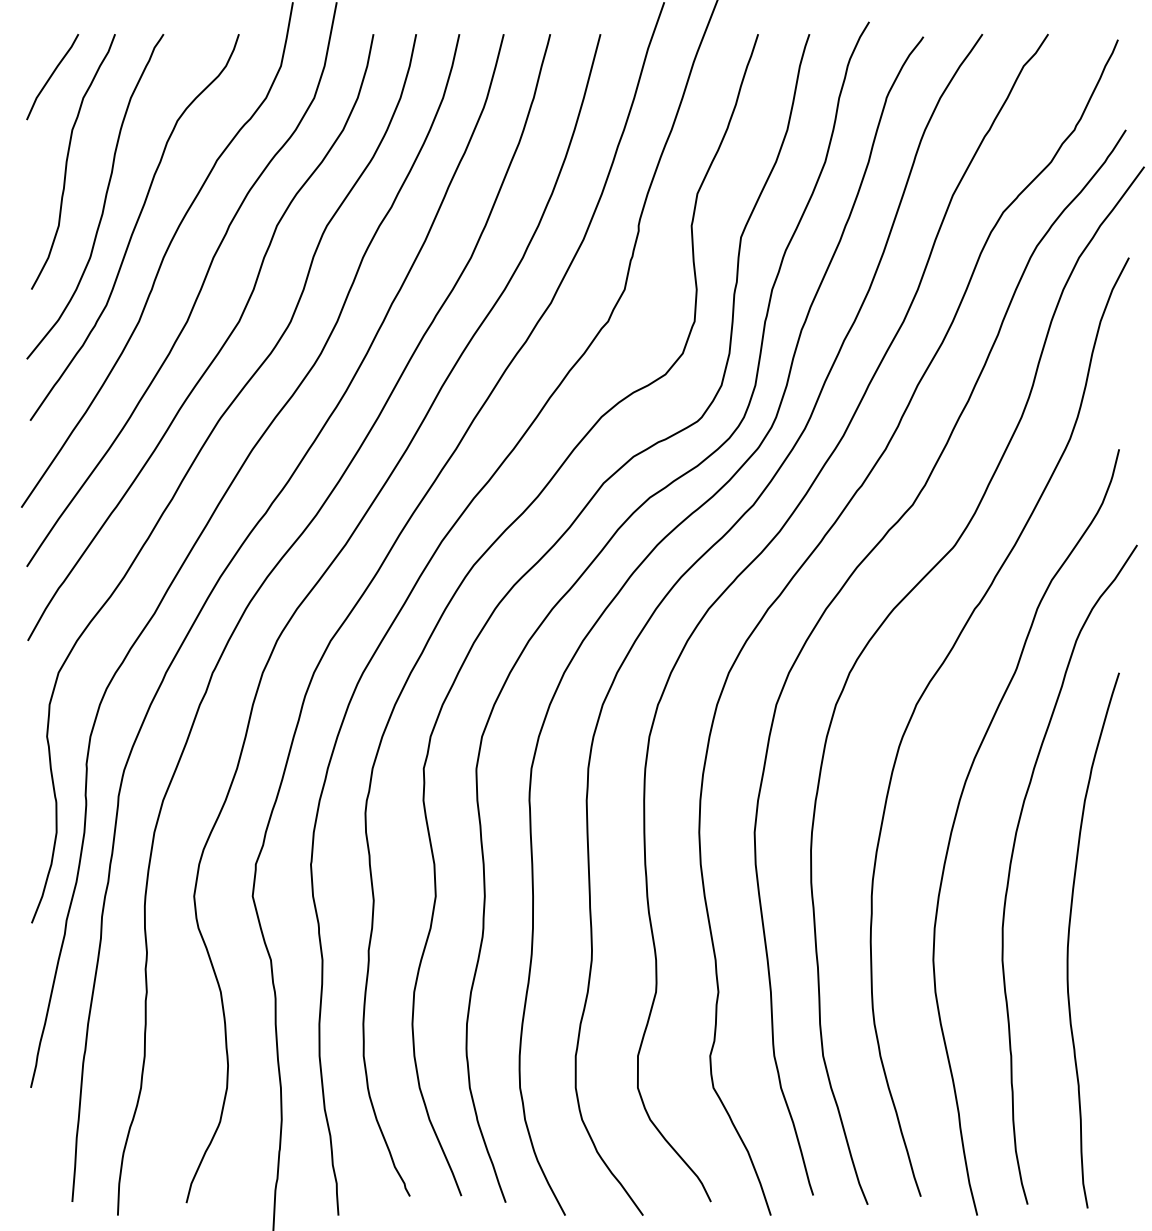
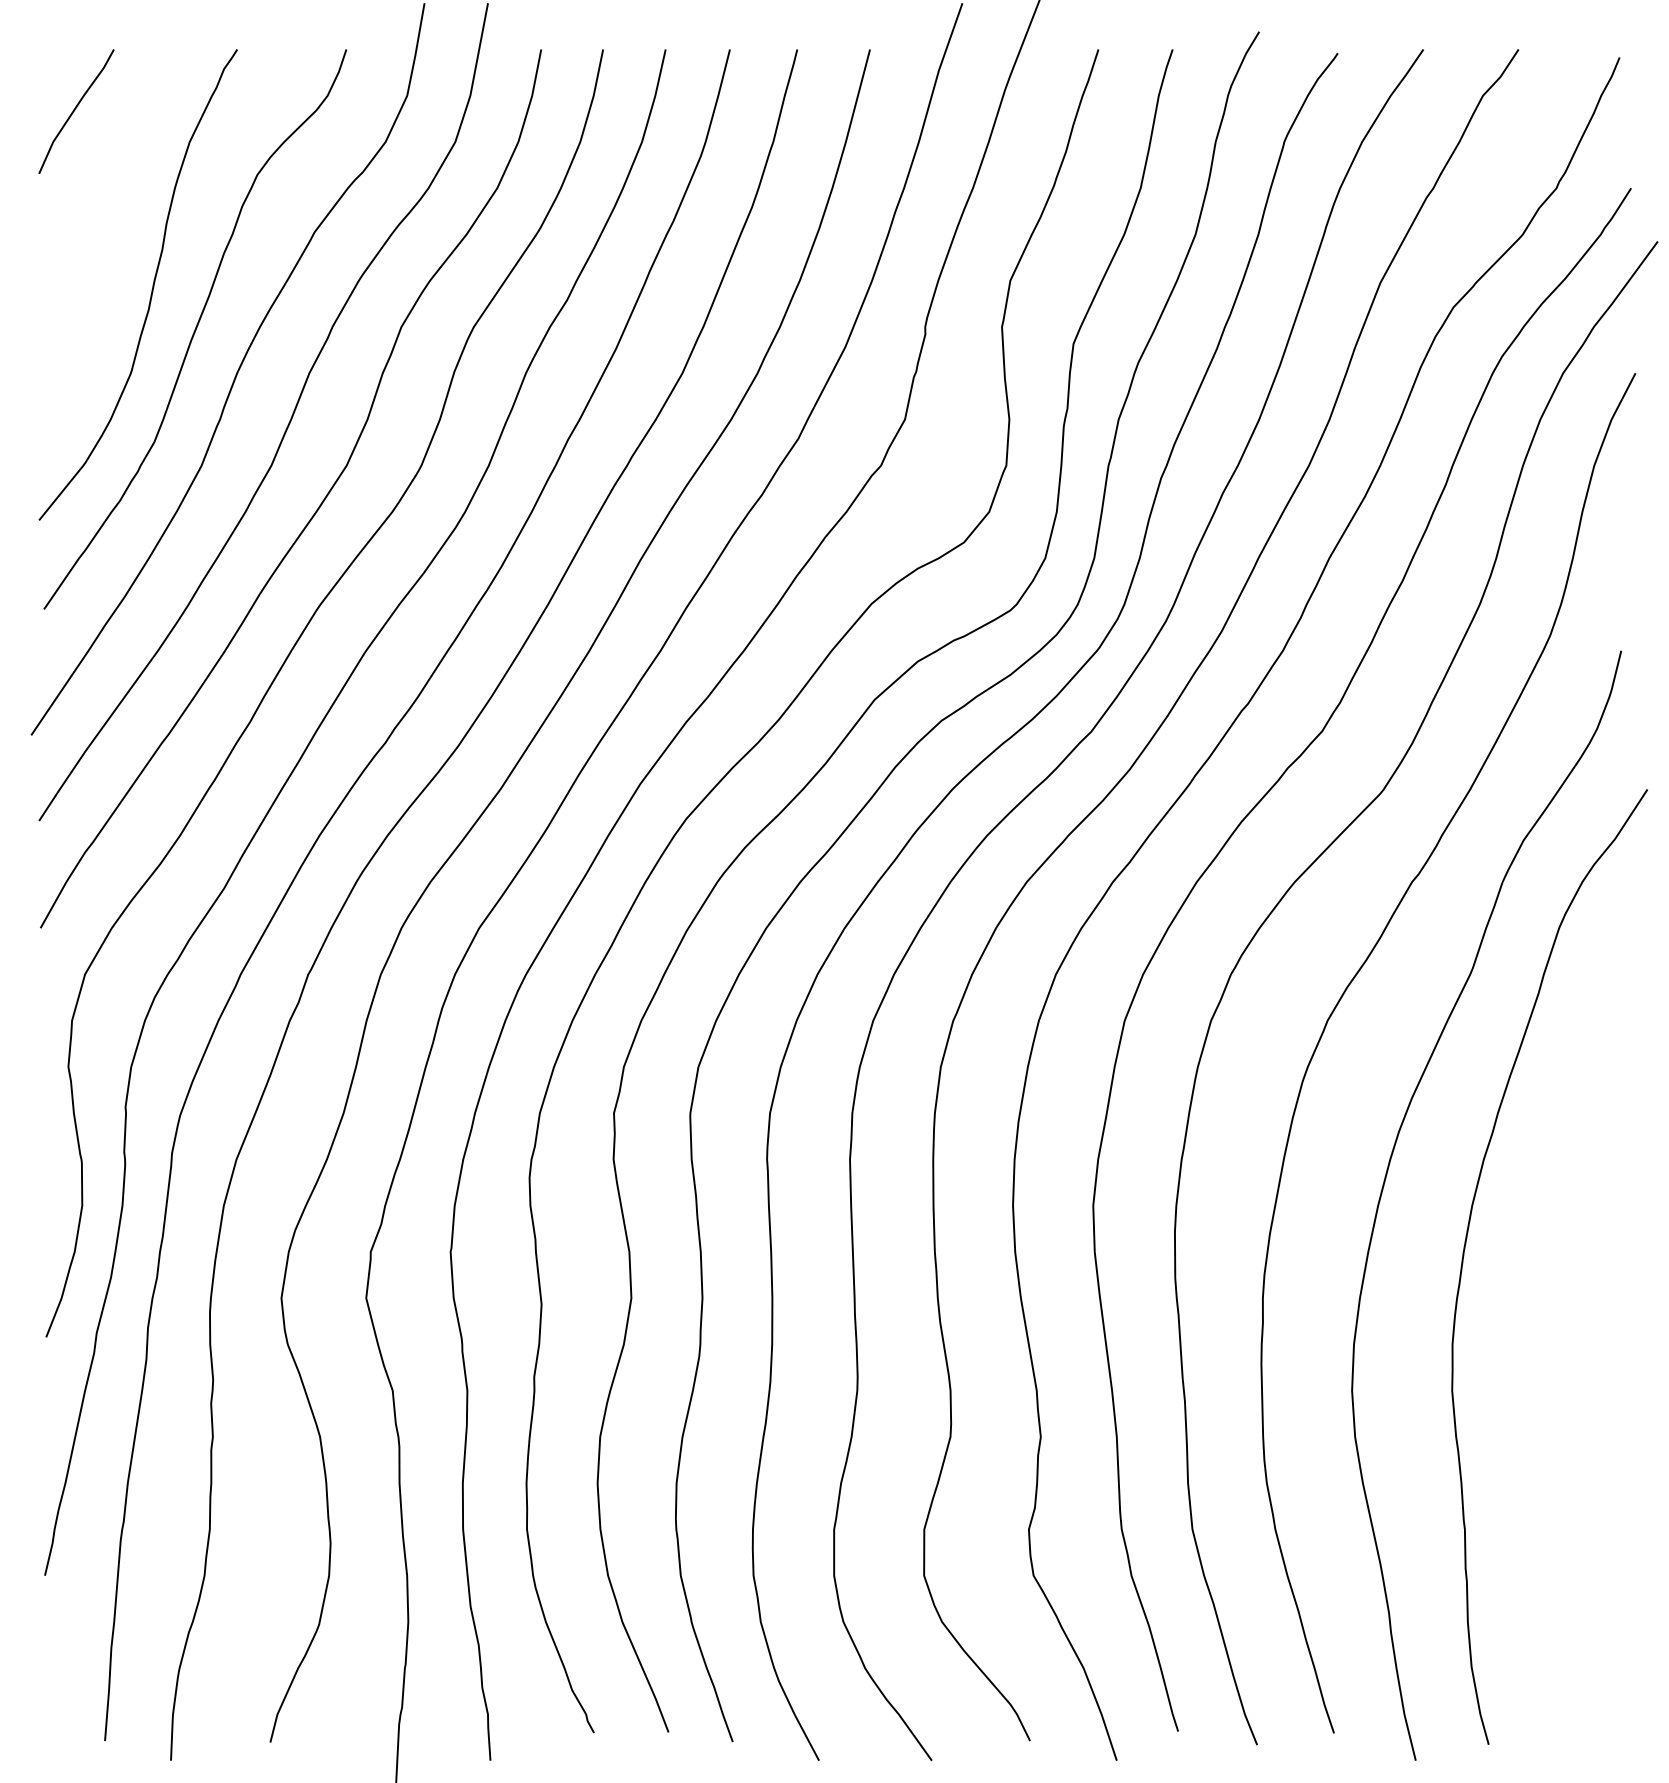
curve: (68, 158) -> (99, 229), removed
curve: (1069, 940) -> (1549, 1362), removed

